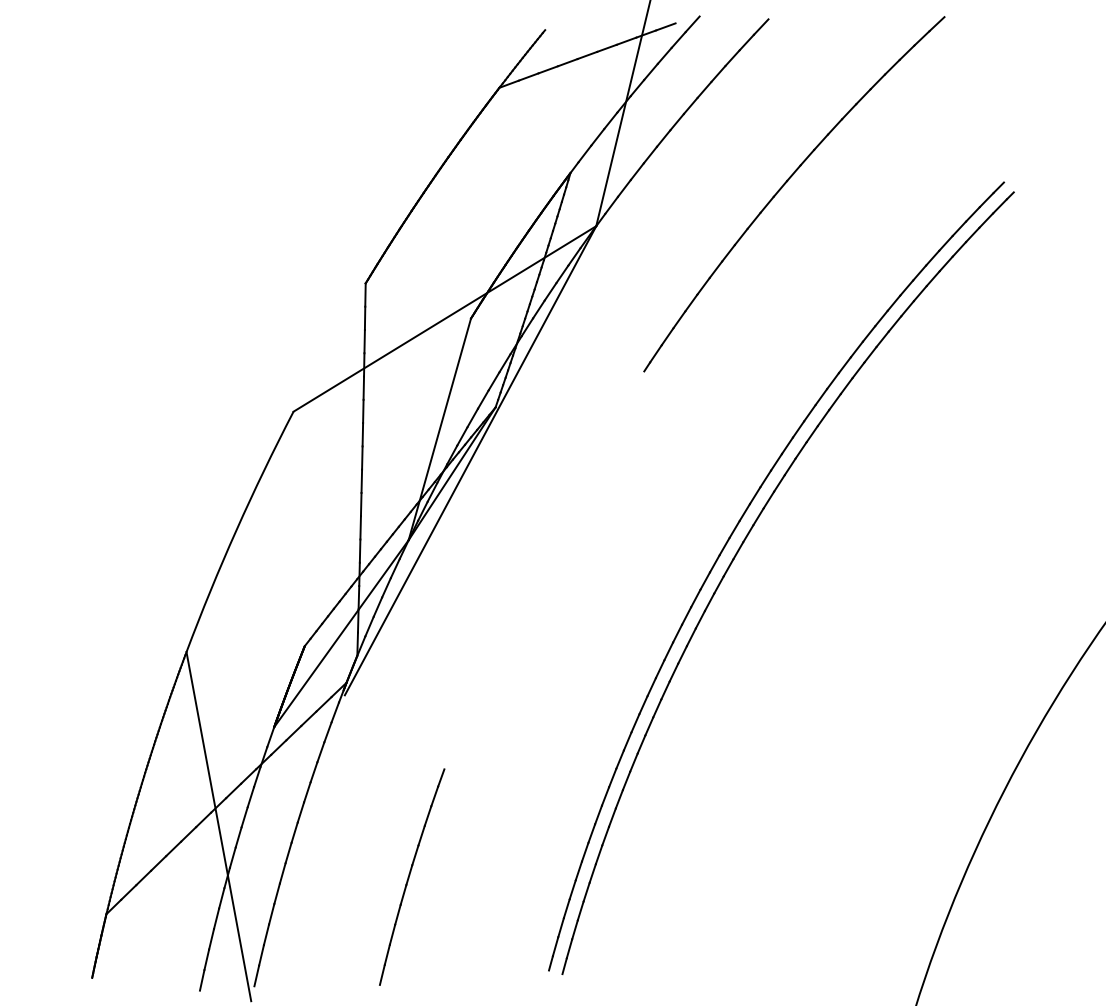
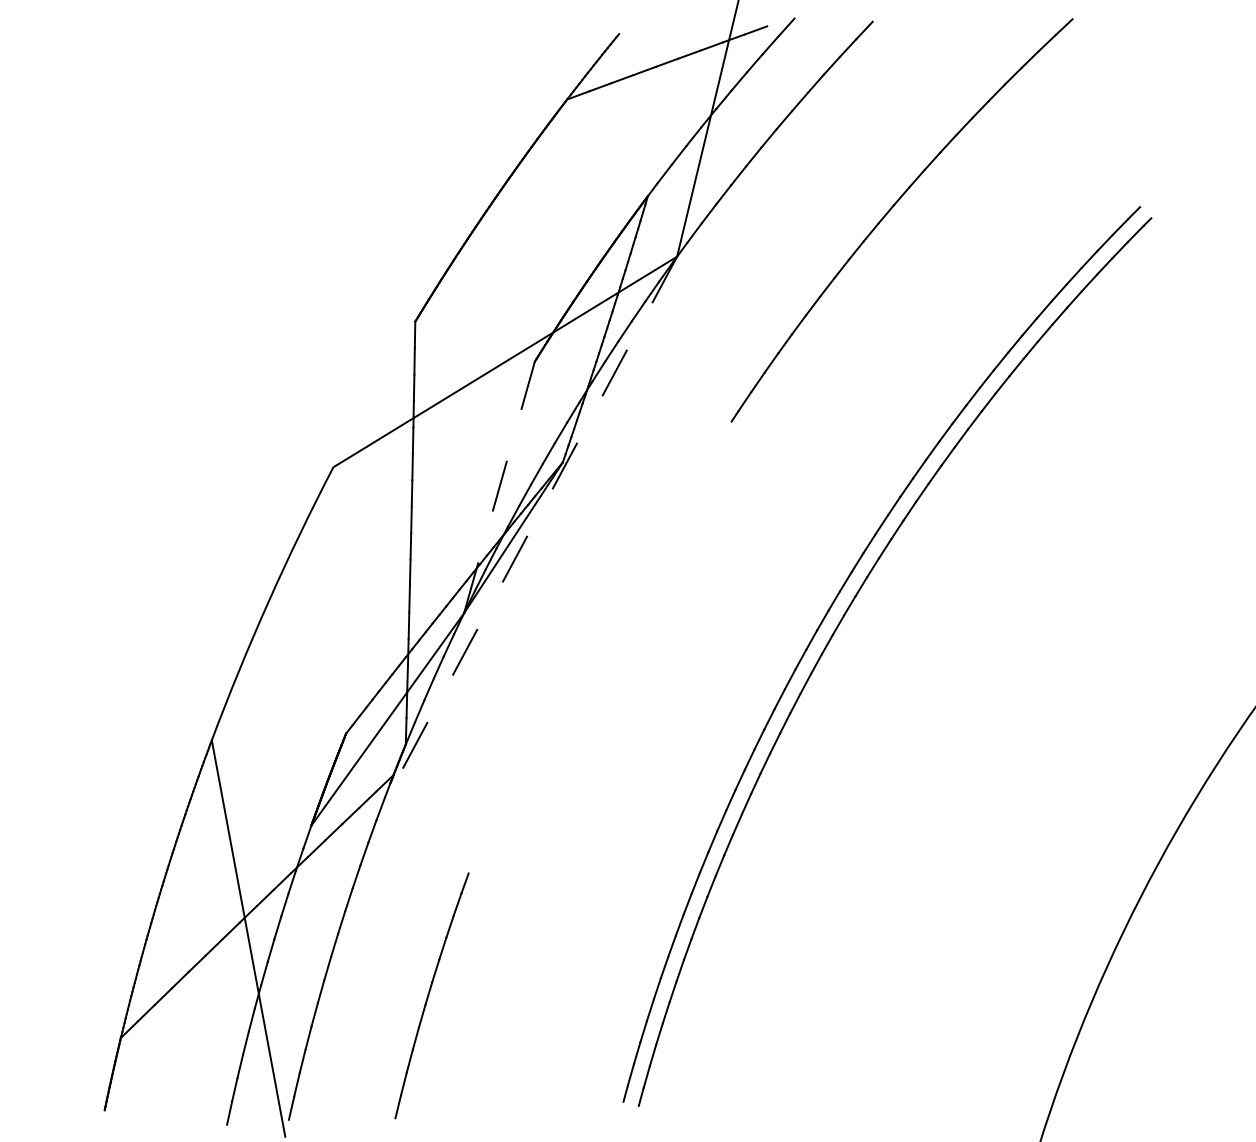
line: (439, 429) -> (499, 487), solid -> dashed
line: (470, 461) -> (534, 523), solid -> dashed
part: (411, 876) -> (431, 995), moved

